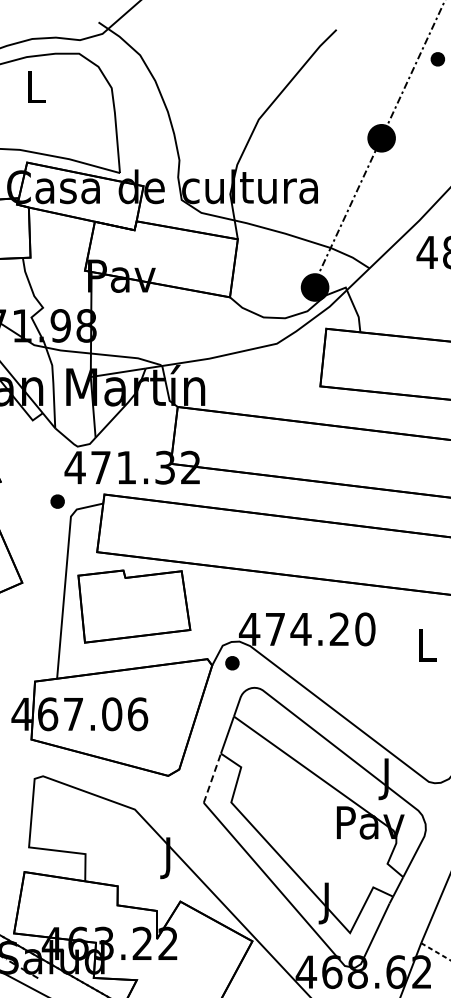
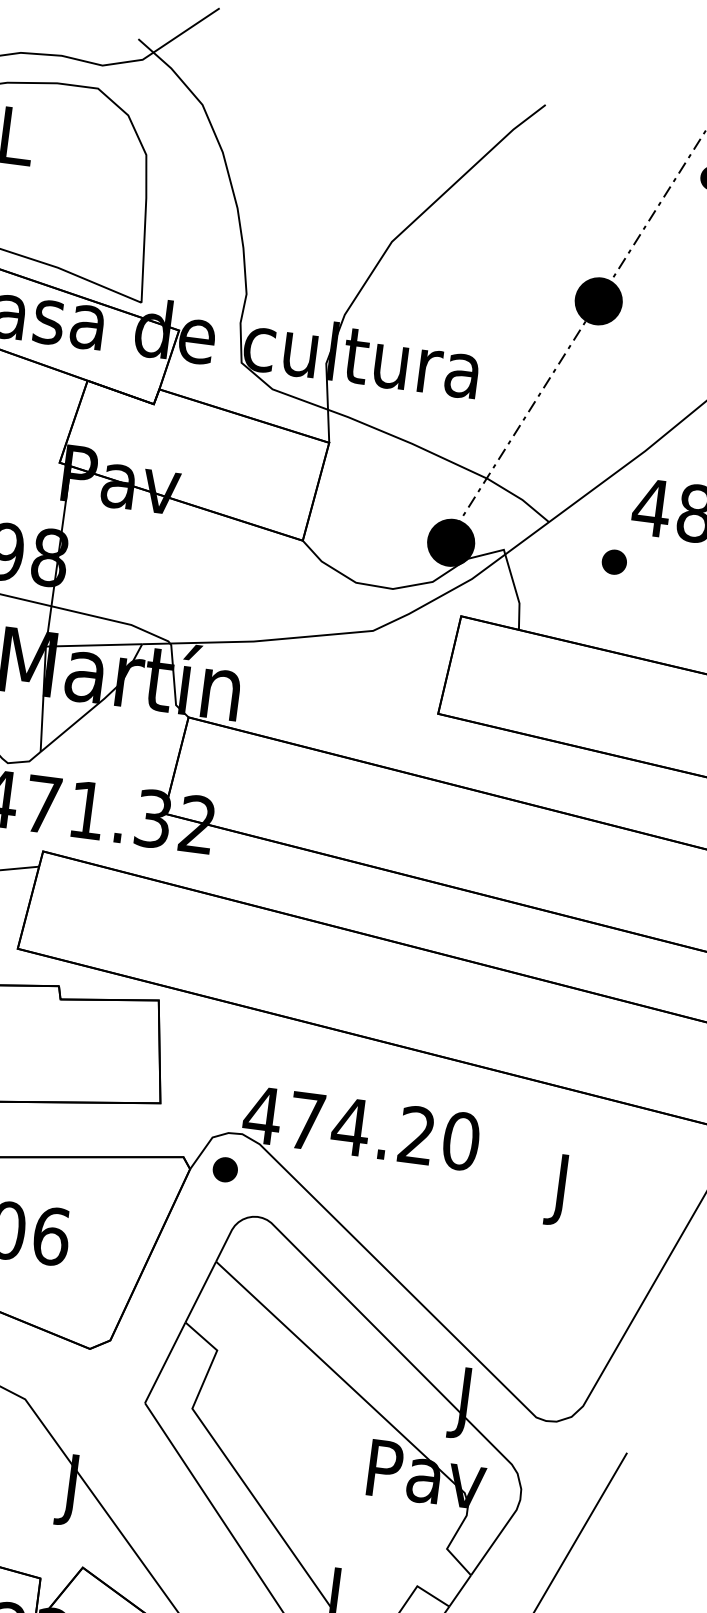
part: (409, 286) -> (613, 562), added
text: (427, 649) -> (563, 1189), L -> J
line: (212, 777) -> (165, 1361), dashed -> solid

